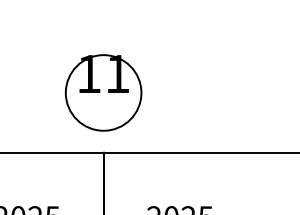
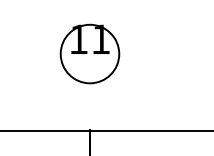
part: (103, 92) -> (89, 53), moved

